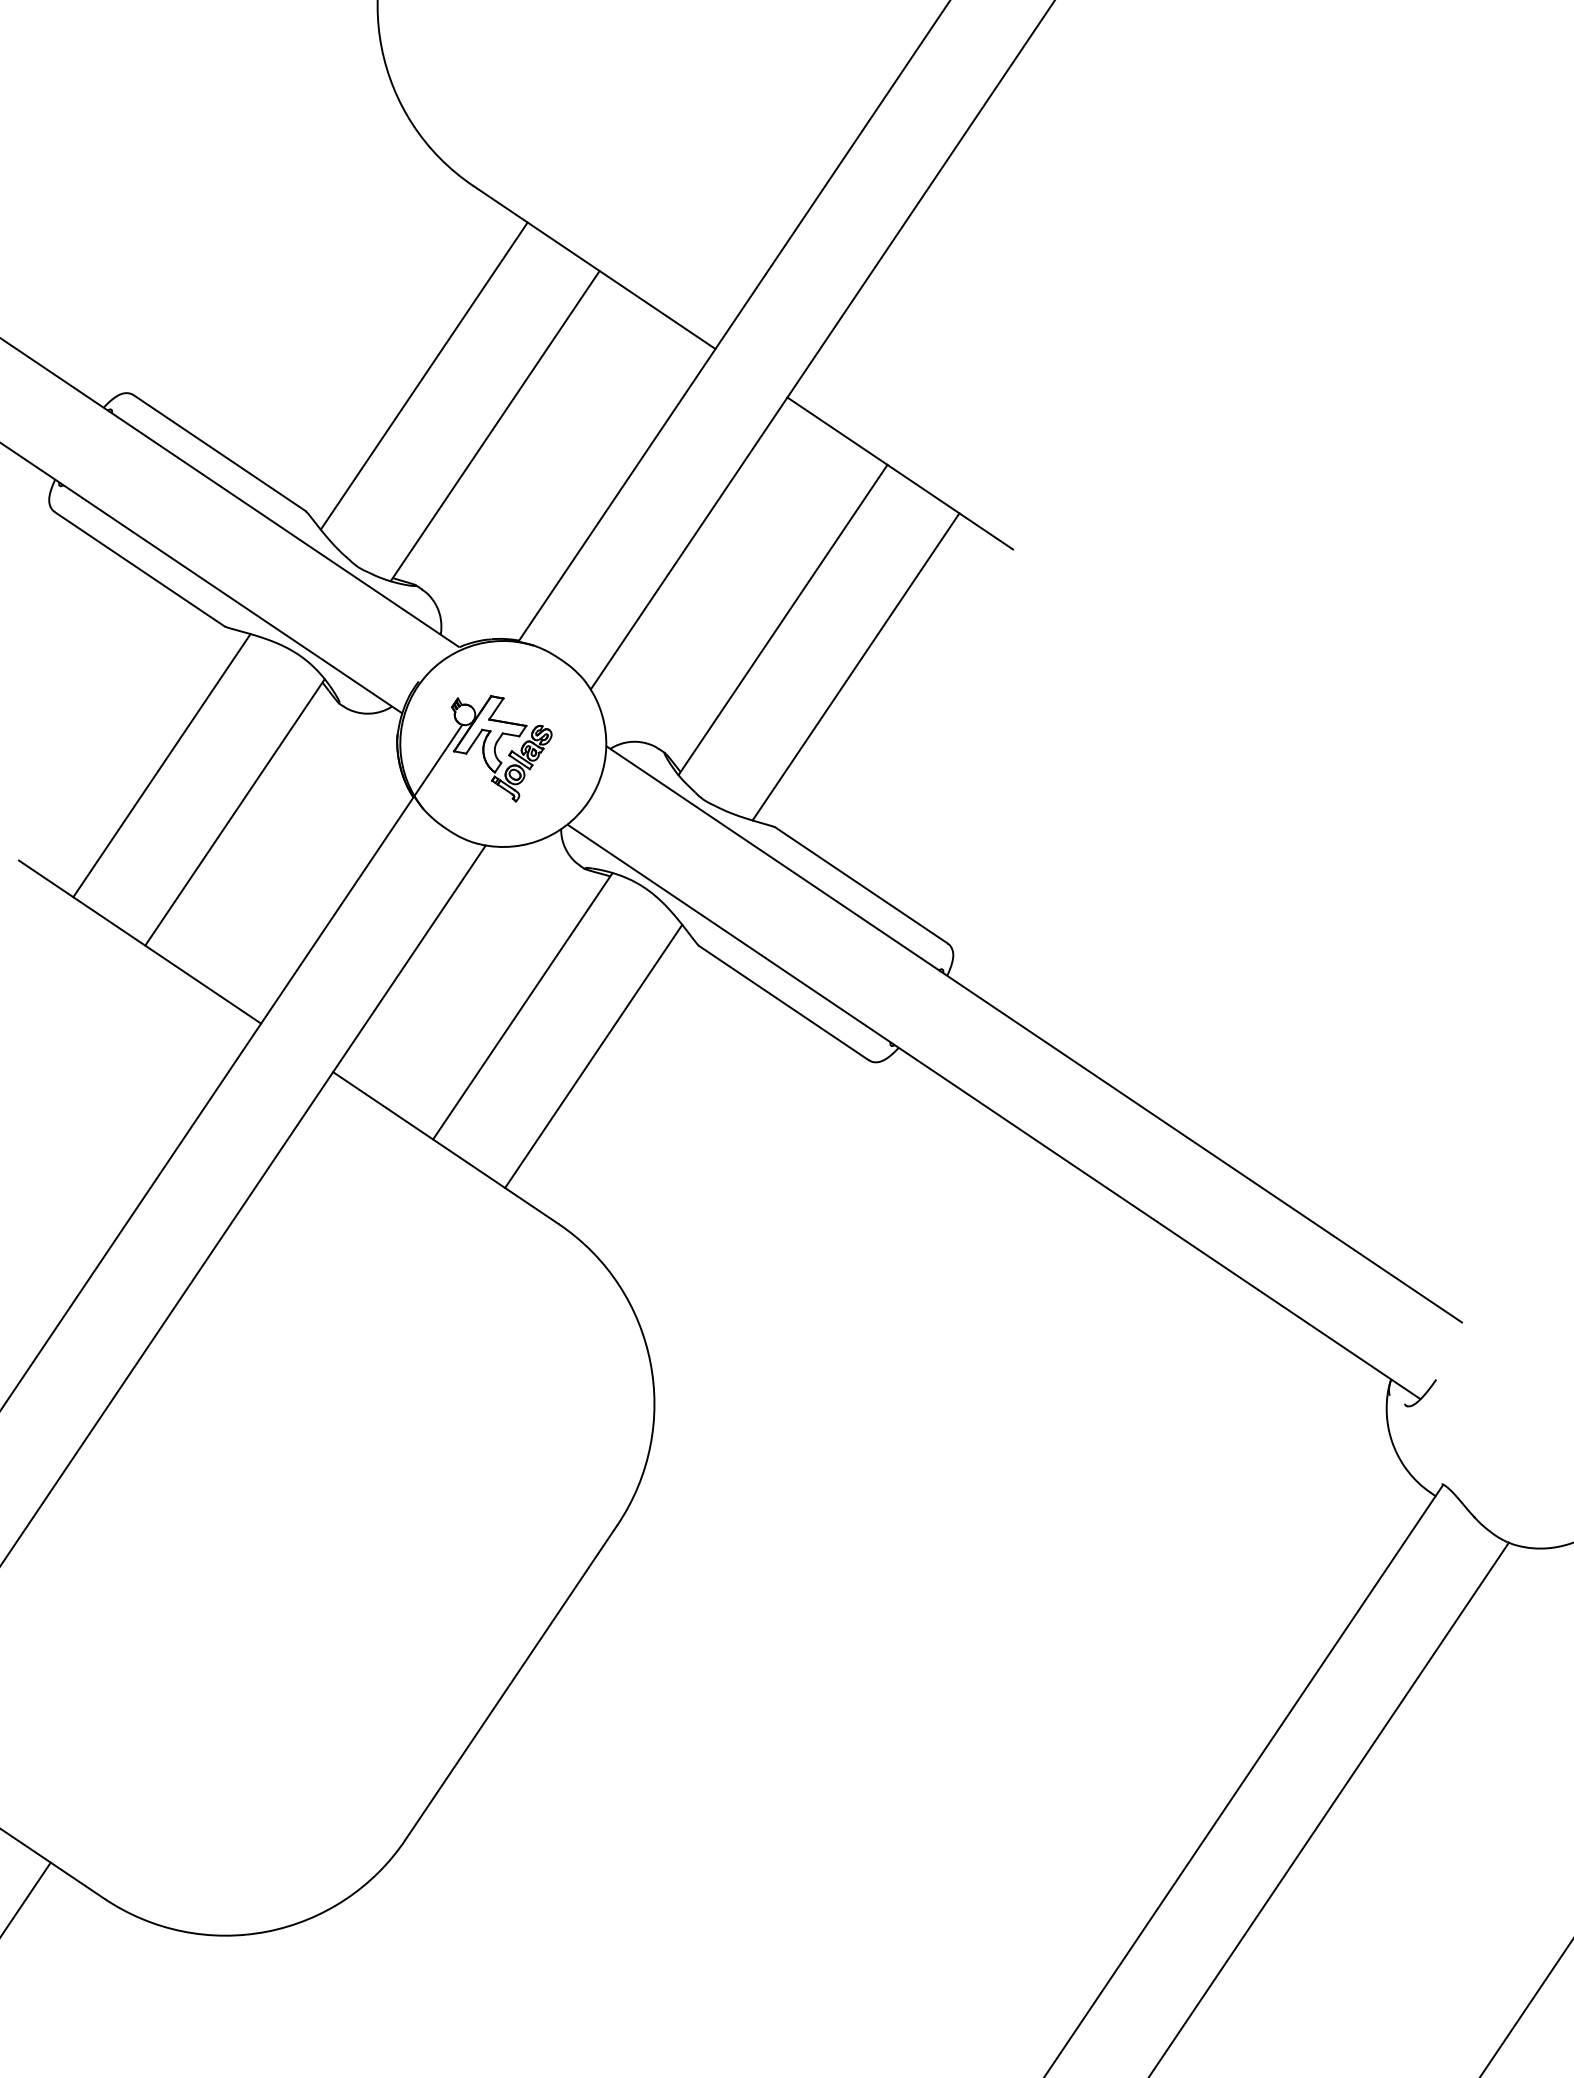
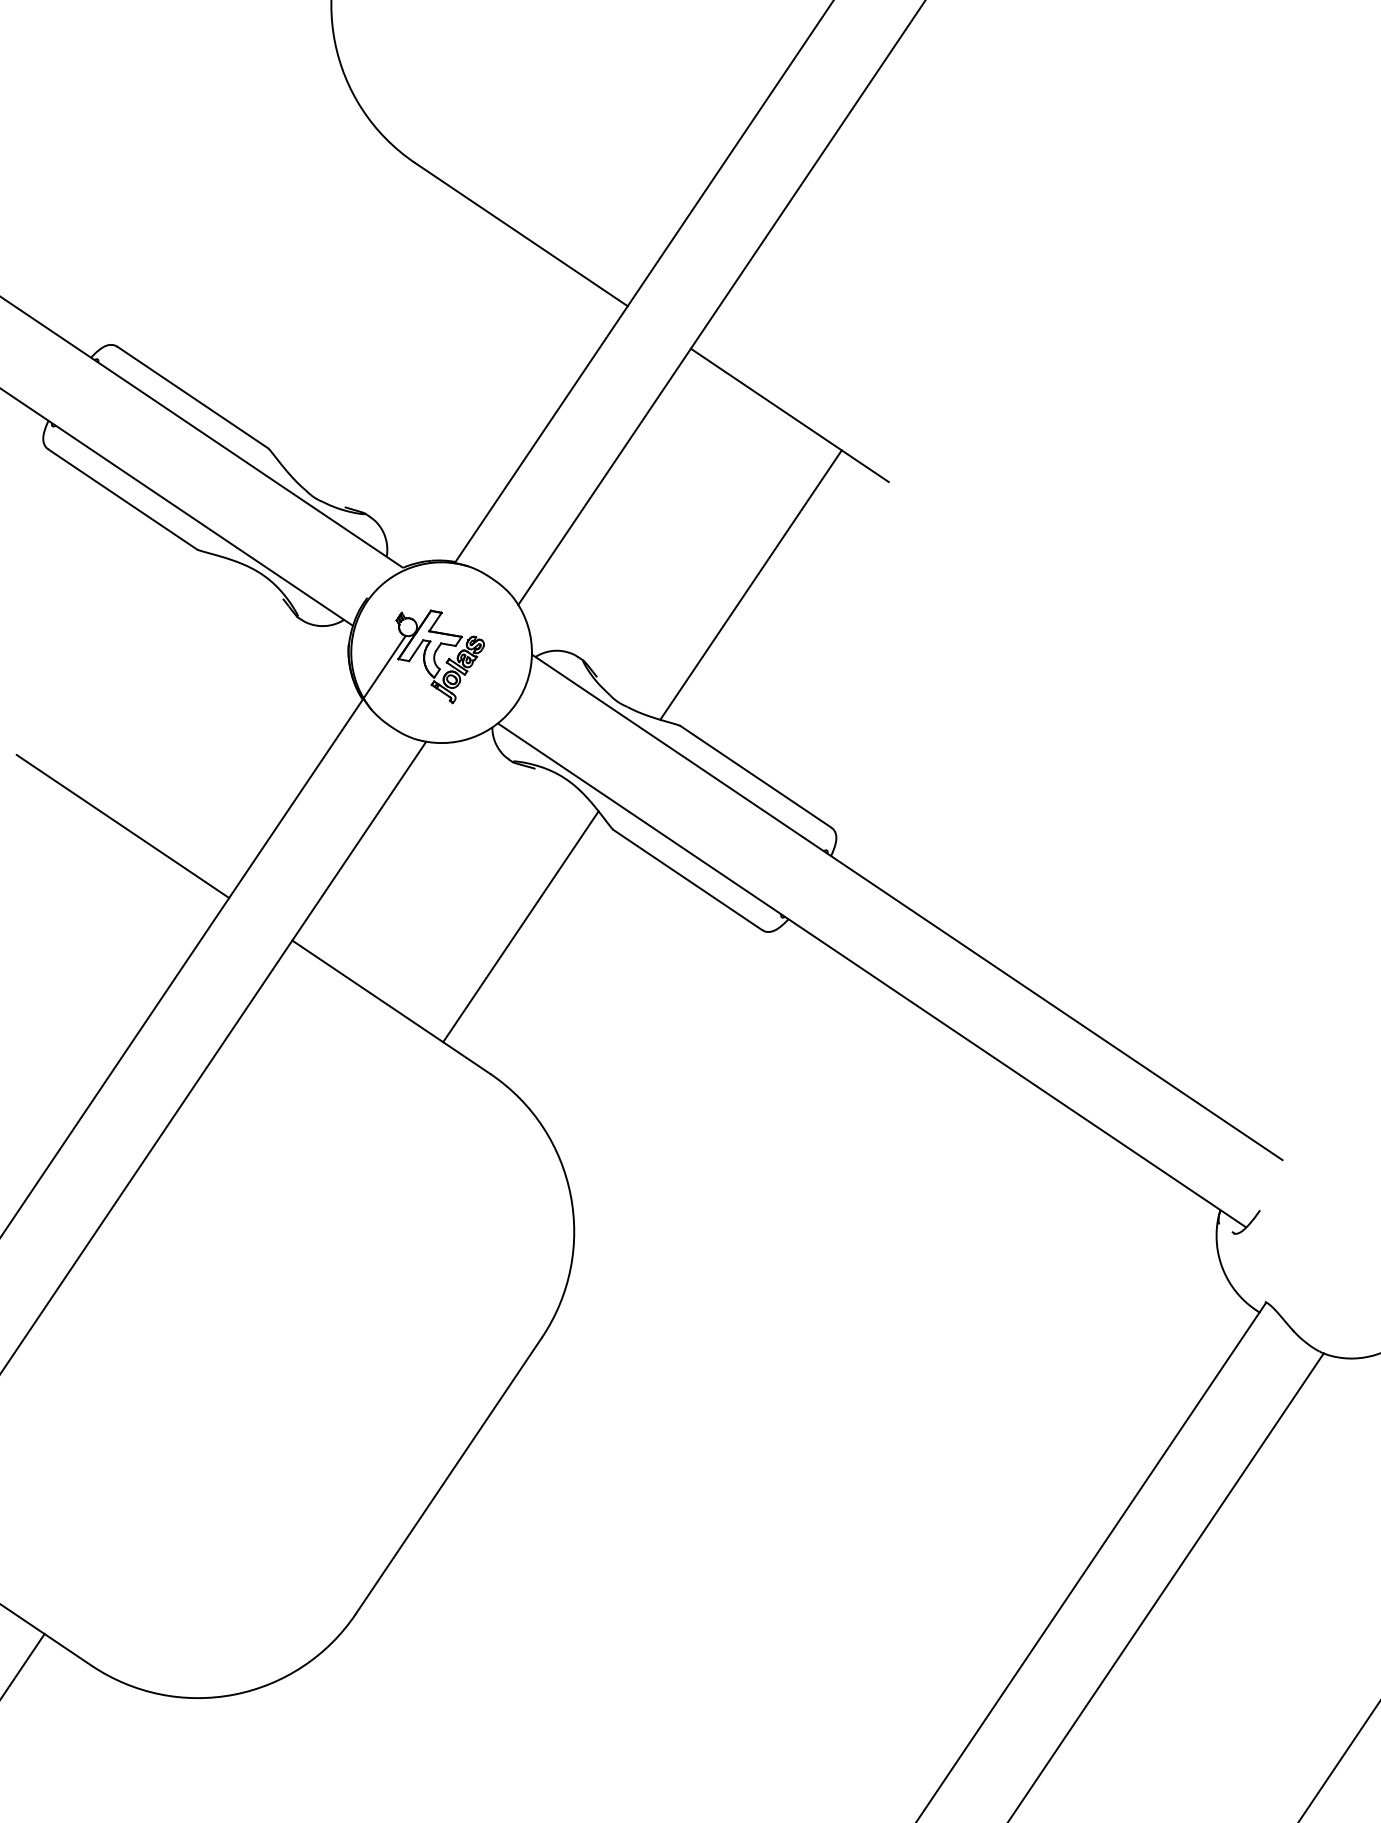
line: (424, 375) -> (372, 329), removed
line: (495, 425) -> (434, 373), removed
line: (782, 619) -> (686, 543), removed
line: (161, 765) -> (141, 671), removed
line: (234, 812) -> (205, 712), removed
line: (522, 1005) -> (458, 882), removed

